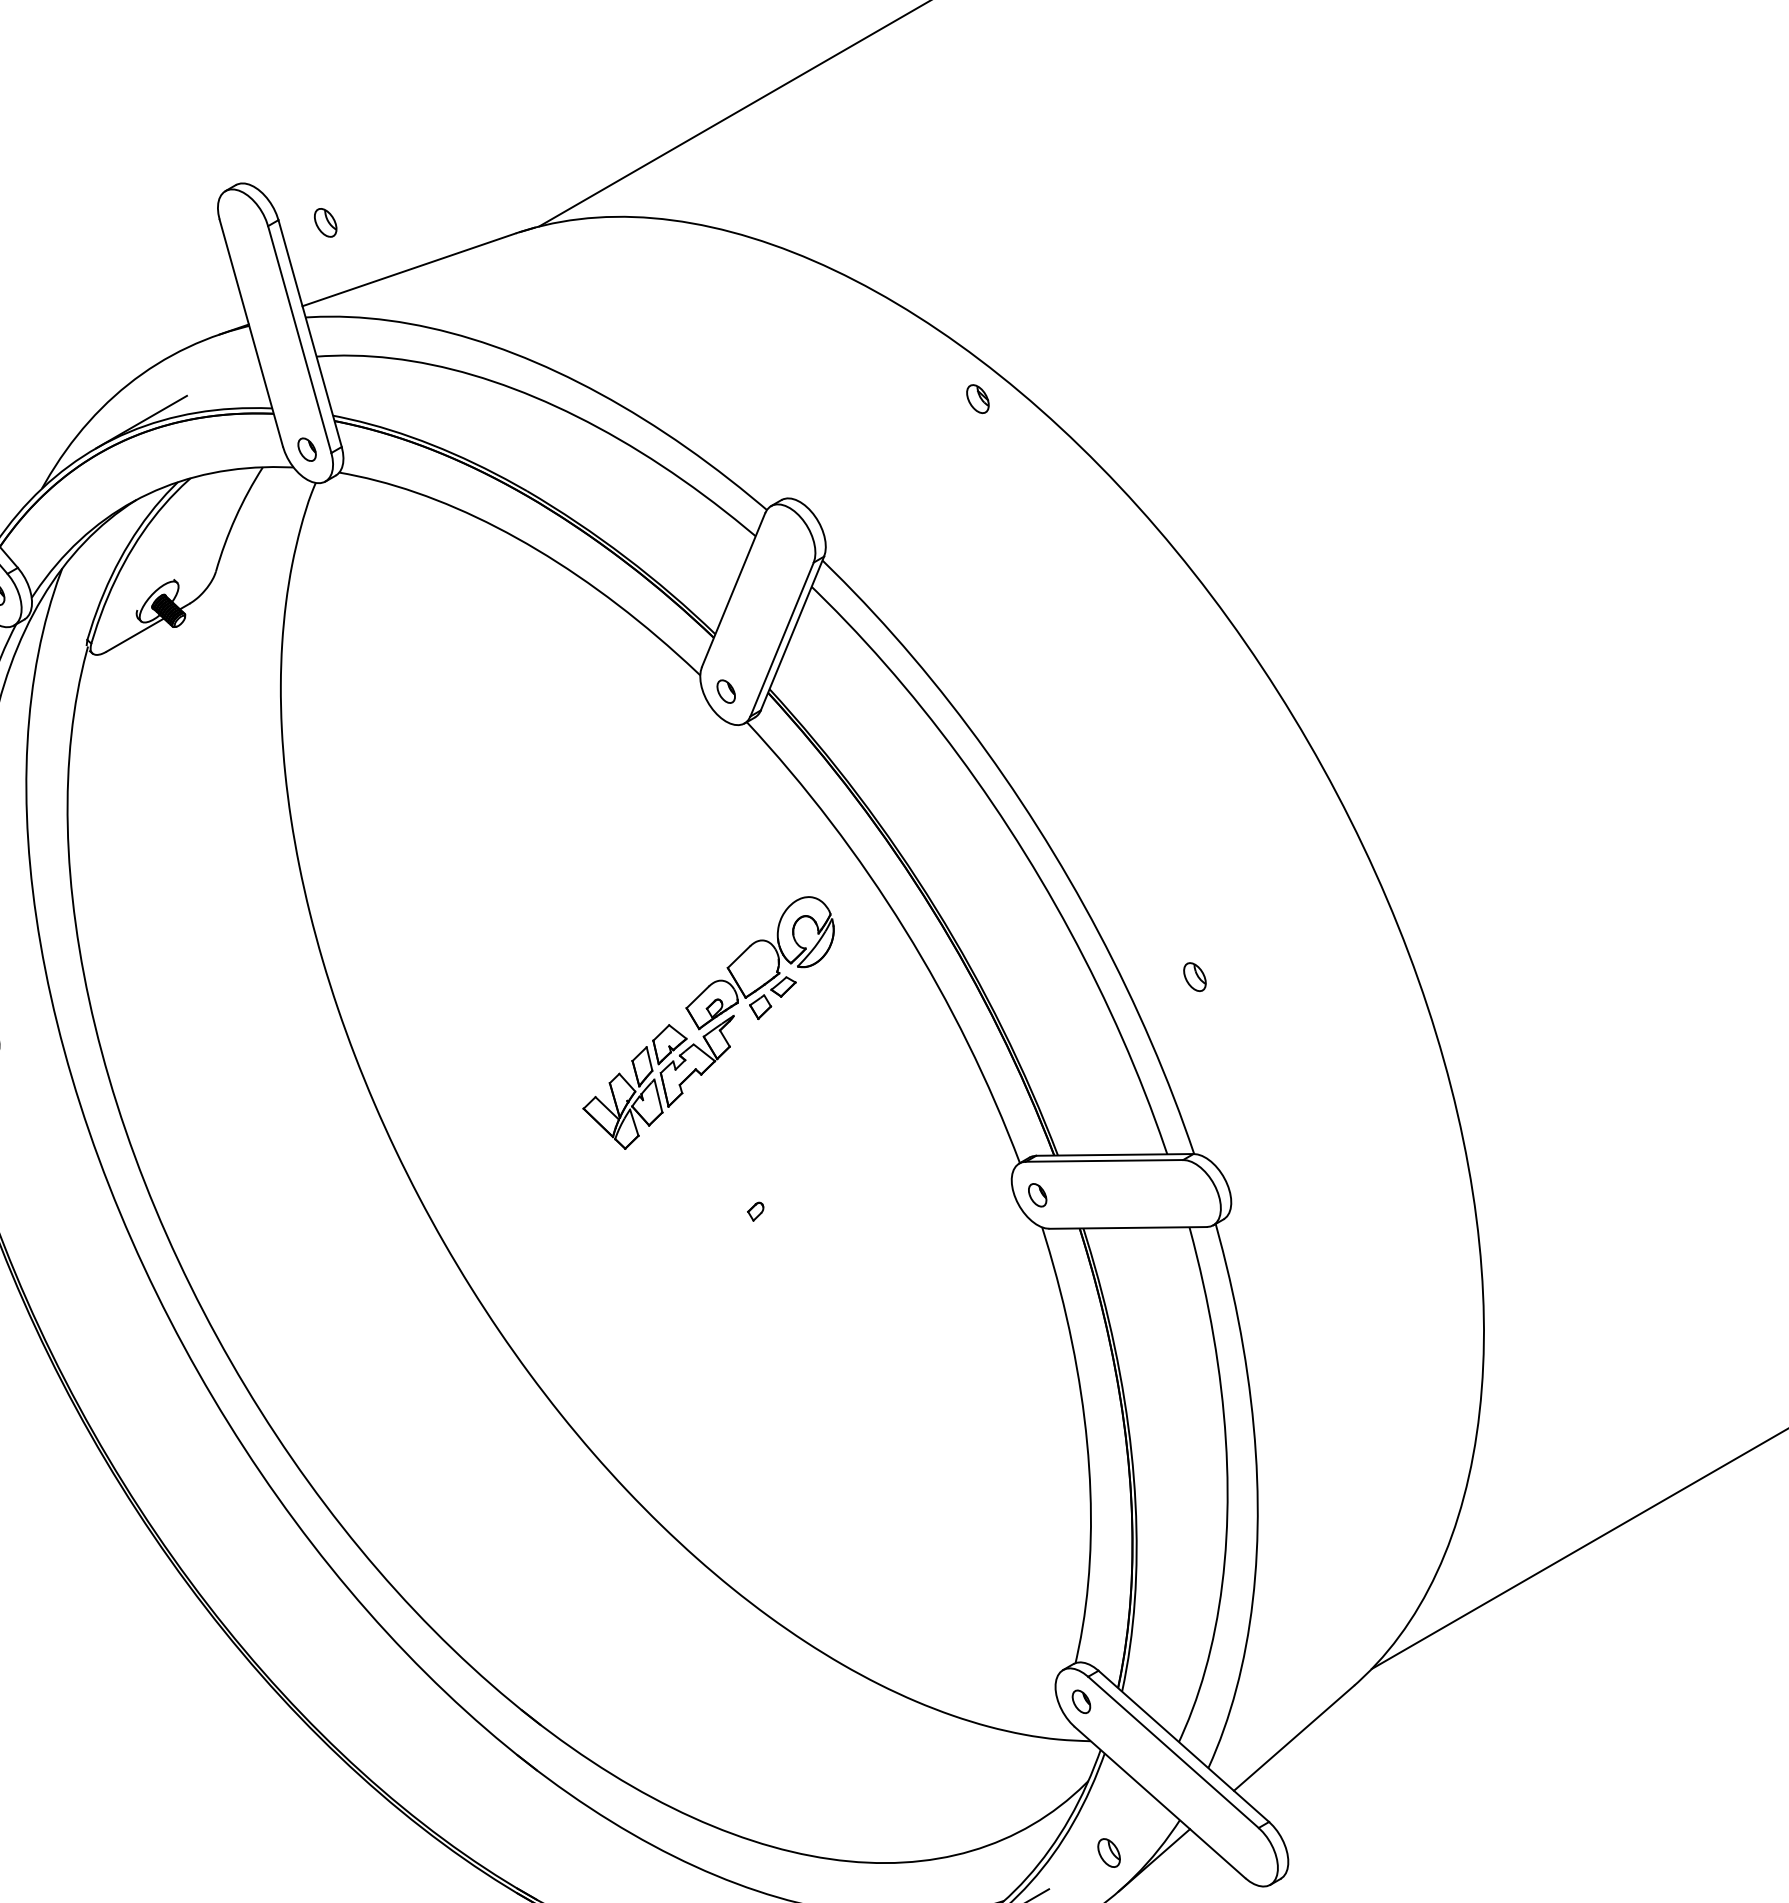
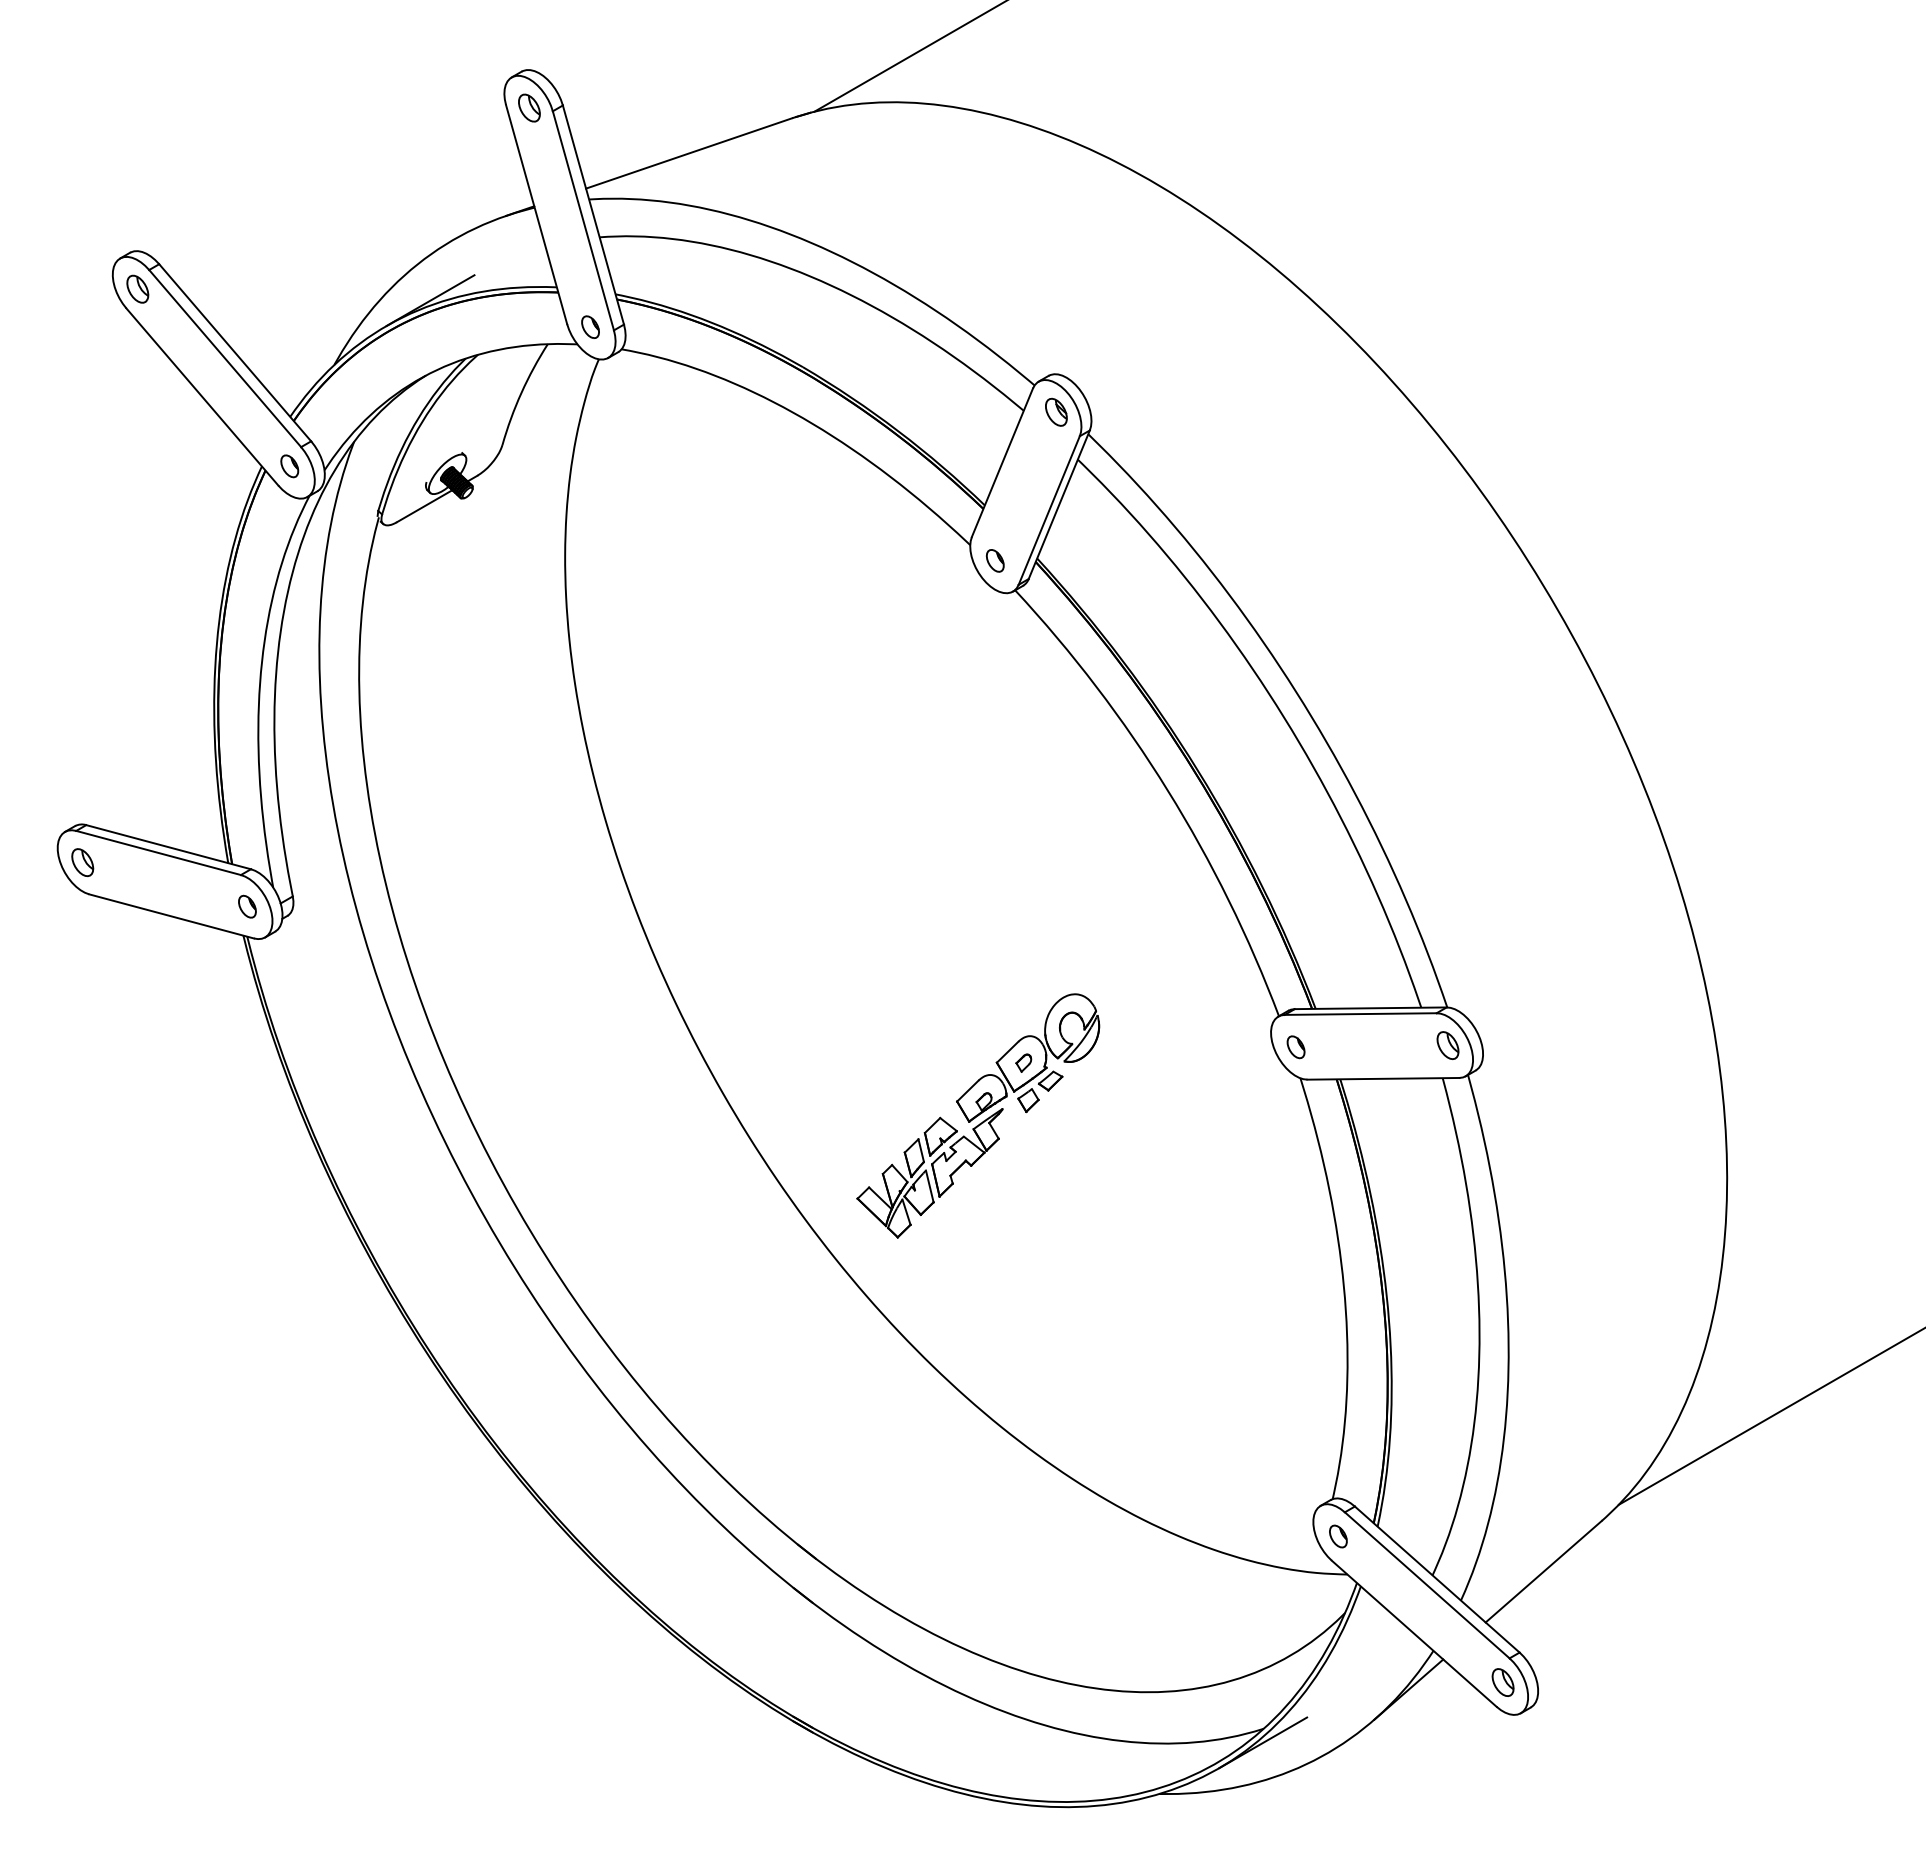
part: (325, 222) -> (529, 107), moved
part: (978, 398) -> (1056, 411), moved
part: (1194, 977) -> (1447, 1045), moved
part: (708, 1022) -> (978, 1115), moved
part: (1108, 1852) -> (1502, 1682), moved

